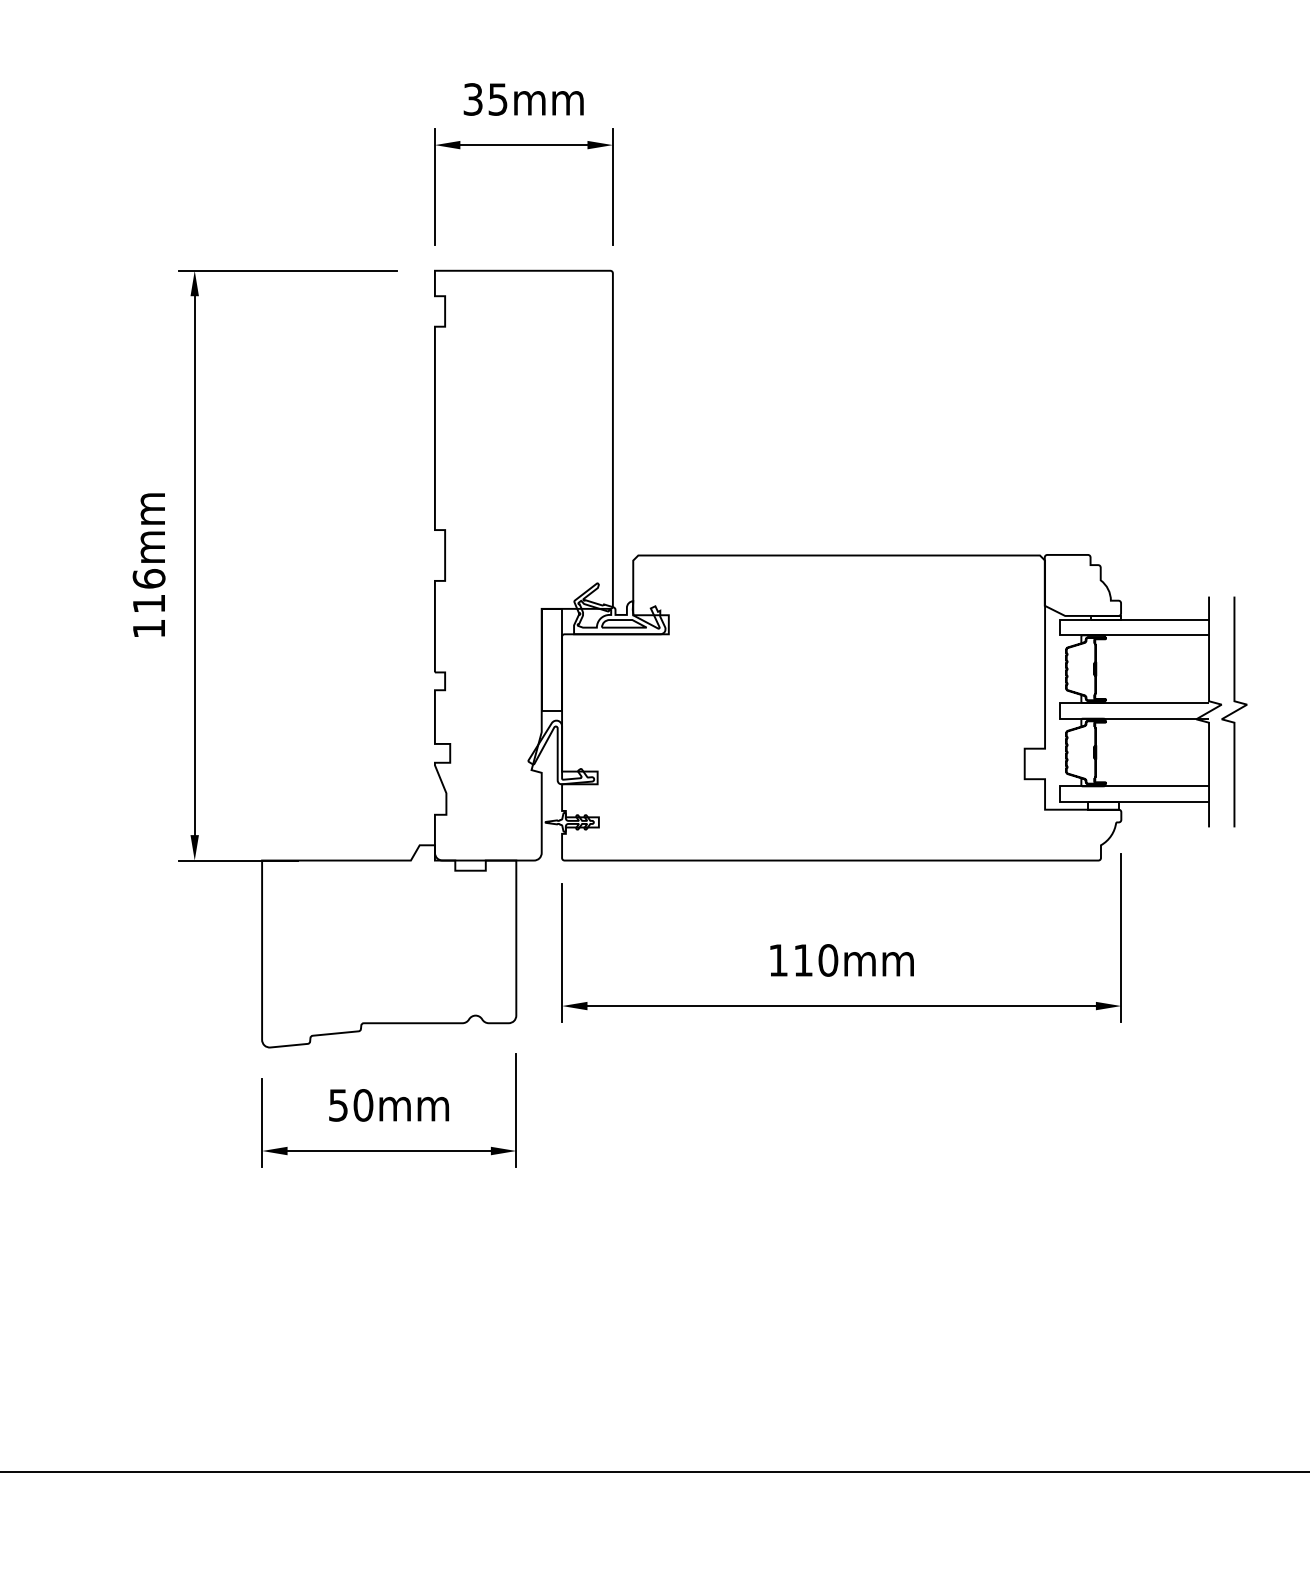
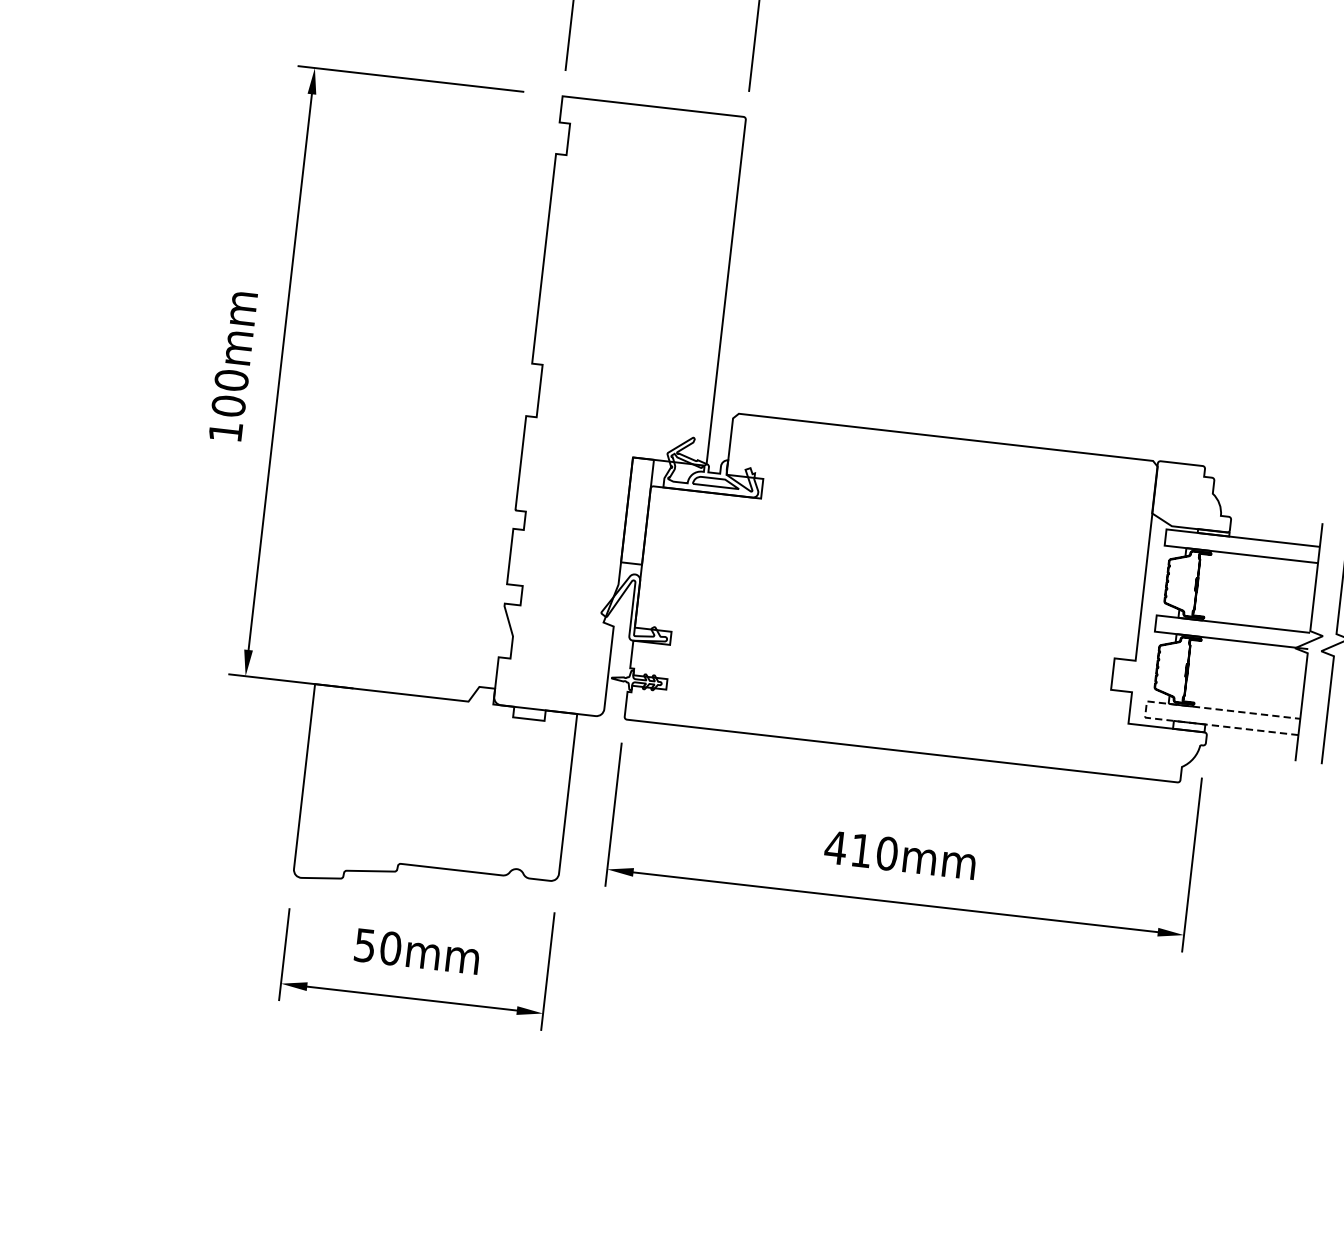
text: (148, 591) -> (229, 393), 116mm -> 100mm
line: (1060, 794) -> (1146, 709), solid -> dashed
text: (778, 960) -> (835, 847), 110mm -> 410mm

